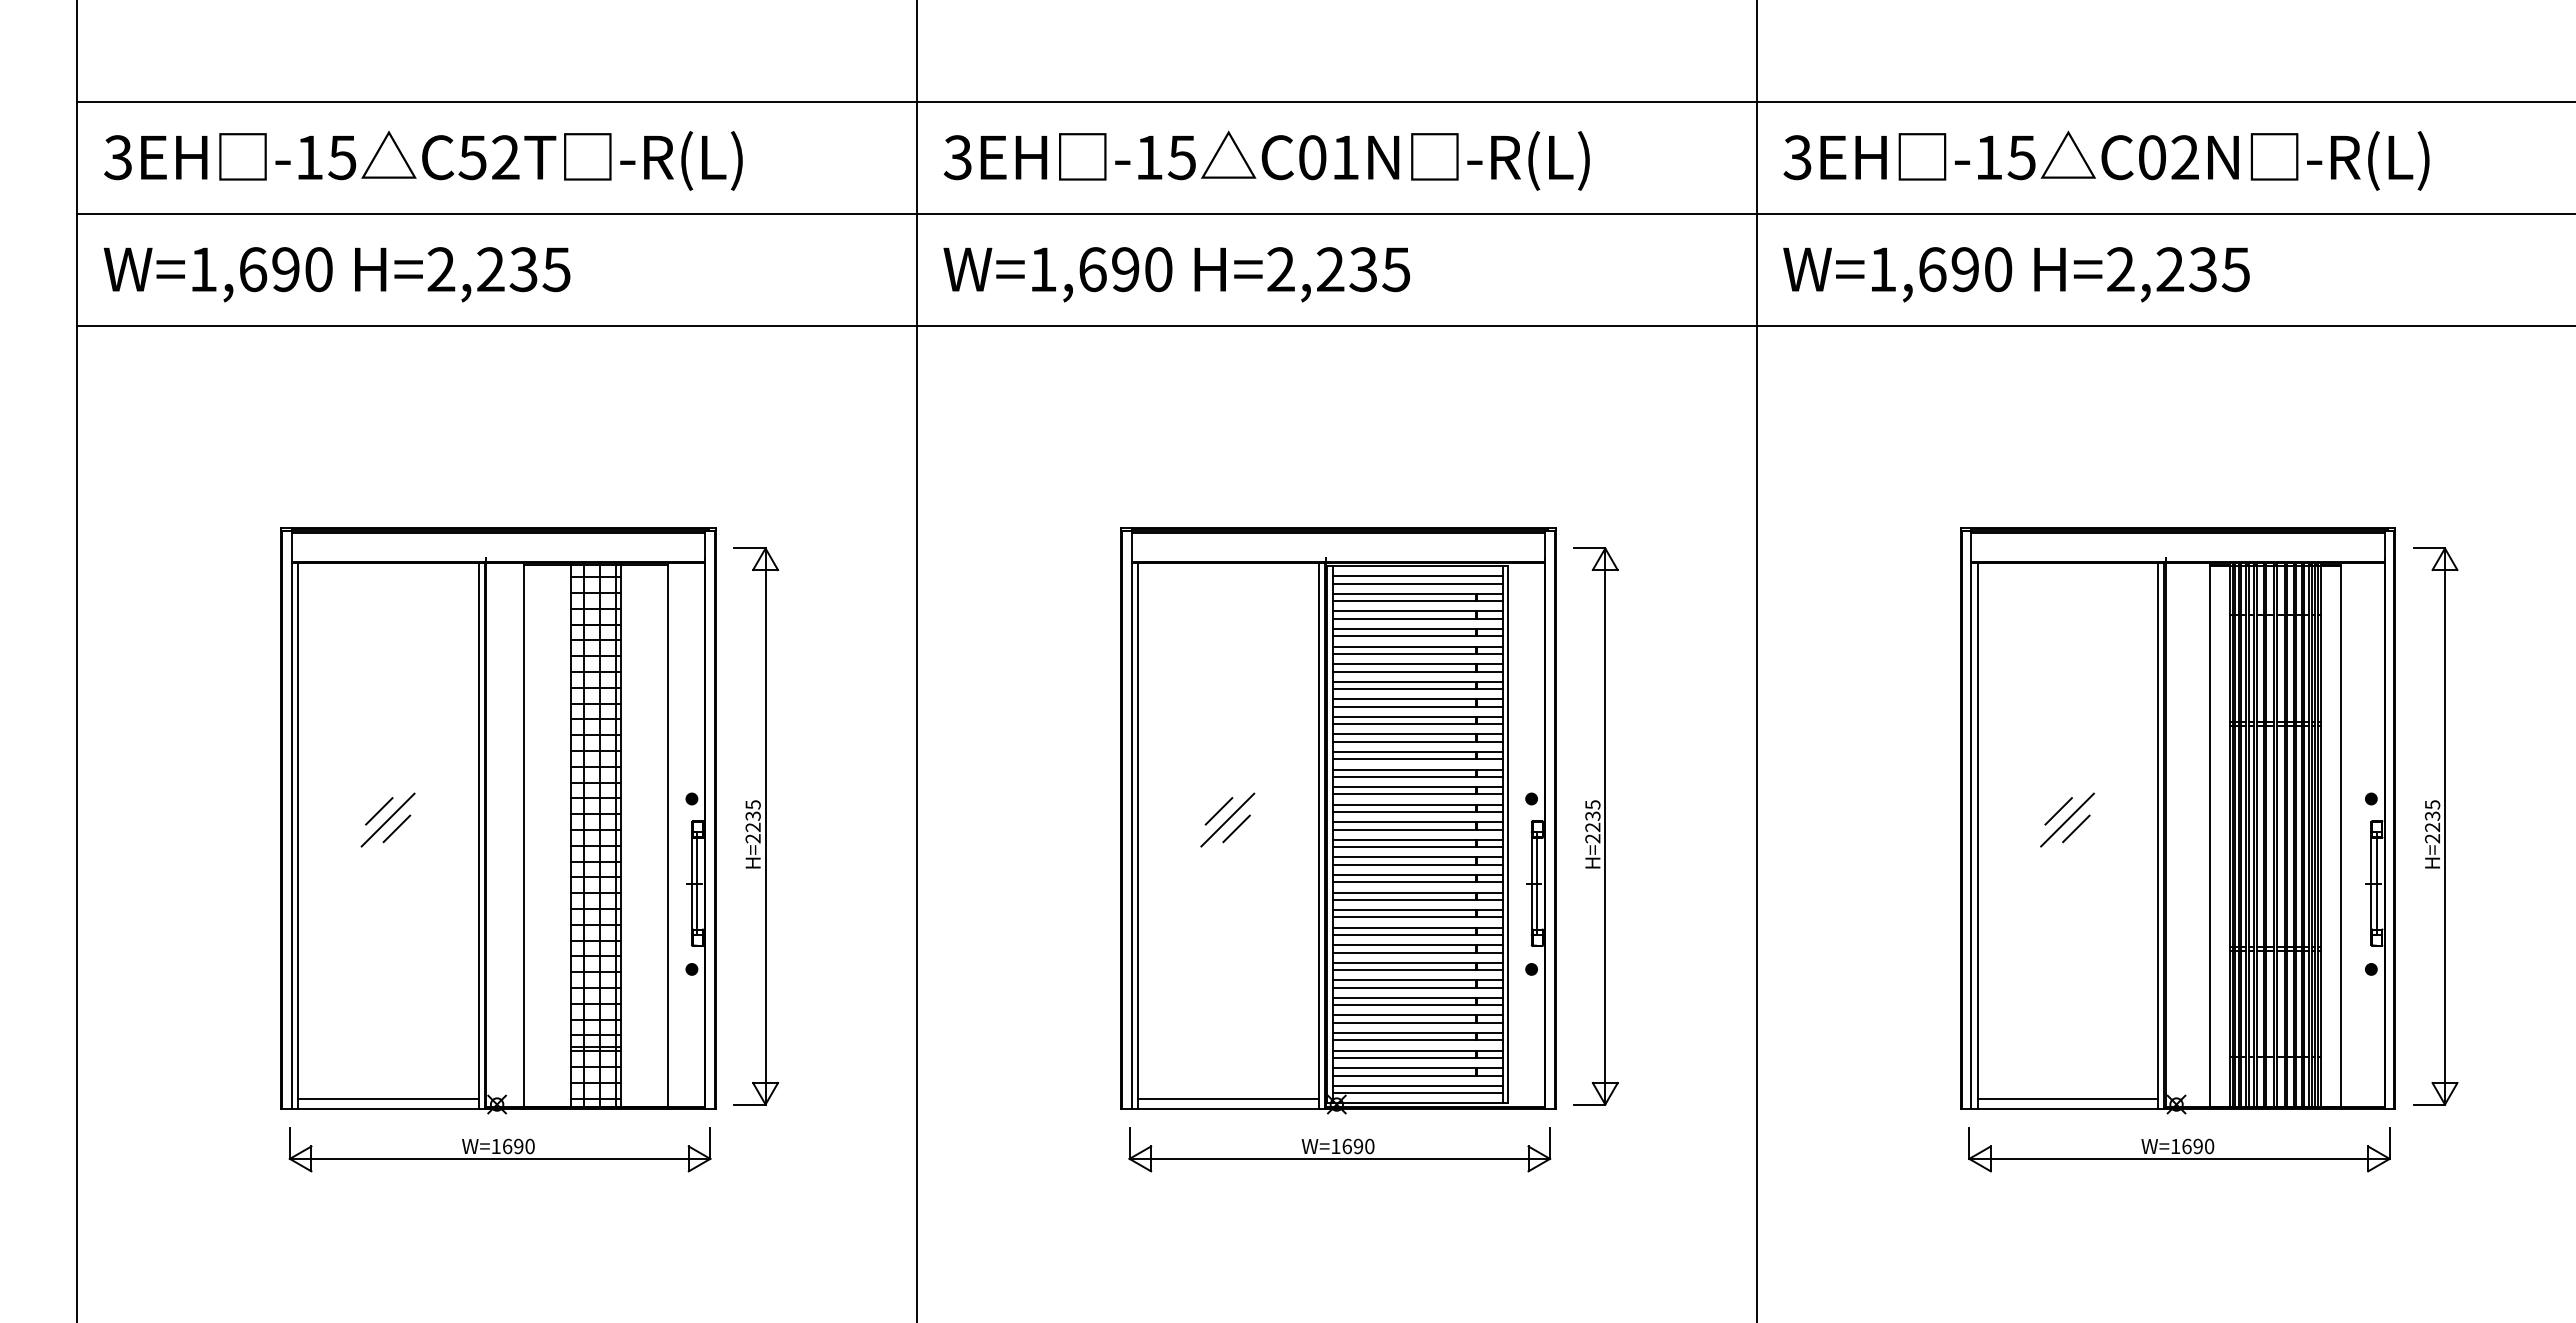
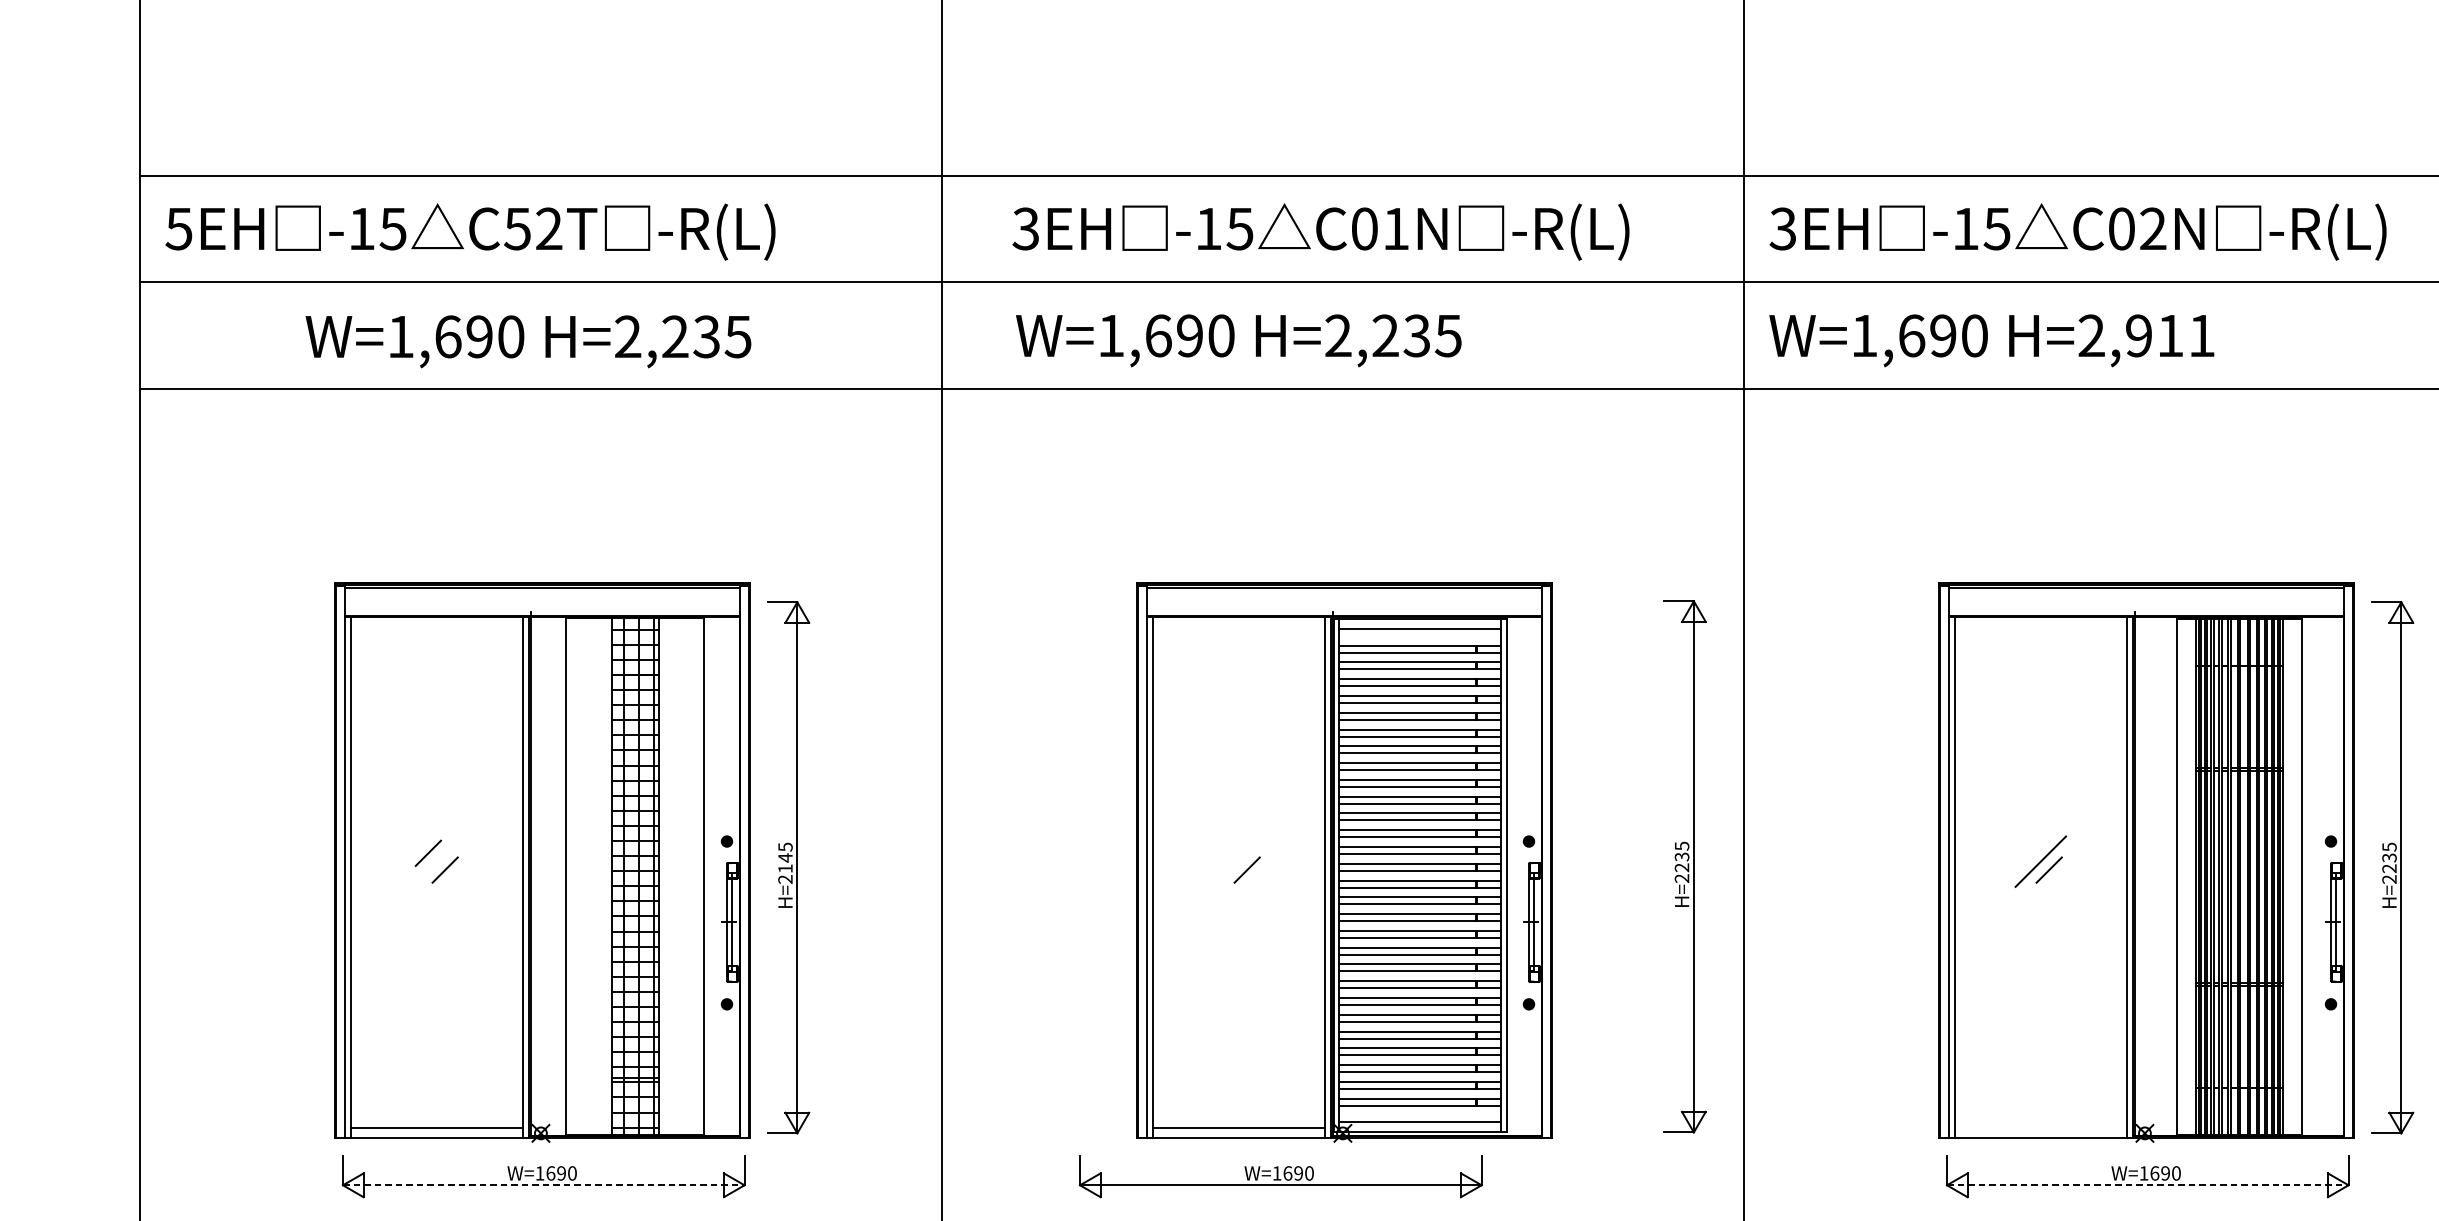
text: (117, 157) -> (178, 228), 3EH -> 5EH
text: (1266, 160) -> (1320, 231), moved
text: (2202, 269) -> (2169, 335), H=2,235 -> H=2,911
text: (336, 274) -> (527, 341), moved
text: (1176, 274) -> (1238, 340), moved
line: (1417, 583) -> (1419, 635), removed
line: (1218, 811) -> (1229, 853), removed
line: (2058, 811) -> (2032, 853), removed
line: (387, 819) -> (436, 861), removed
line: (1227, 819) -> (1238, 861), removed
text: (752, 821) -> (784, 863), H=2235 -> H=2145
part: (1595, 826) -> (1684, 866), moved
line: (1417, 1085) -> (1419, 1115), removed
line: (2067, 1099) -> (2040, 1128), removed
part: (1339, 1149) -> (1280, 1176), moved
line: (500, 1158) -> (544, 1184), solid -> dashed
line: (2180, 1158) -> (2148, 1184), solid -> dashed

